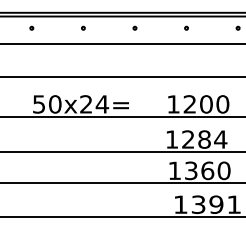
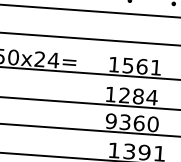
text: (206, 104) -> (142, 66), 1200 -> 1561
text: (174, 170) -> (111, 121), 1360 -> 9360

